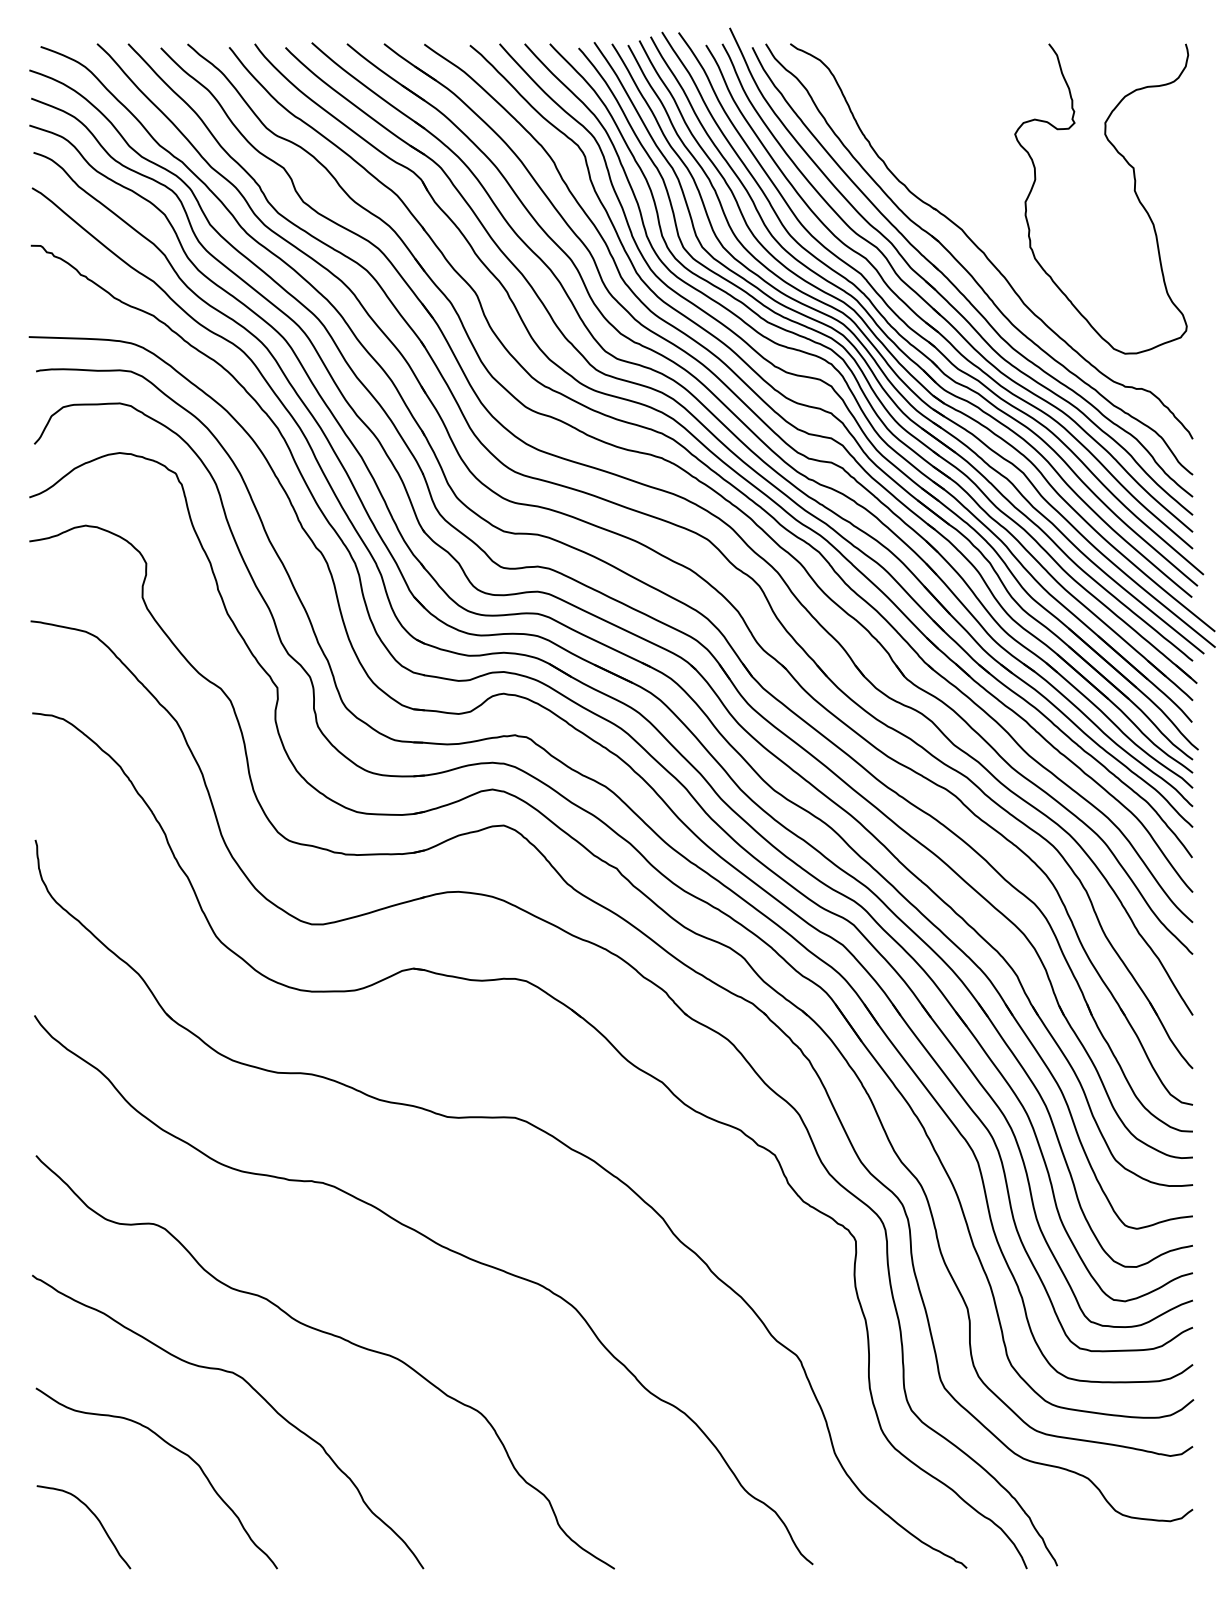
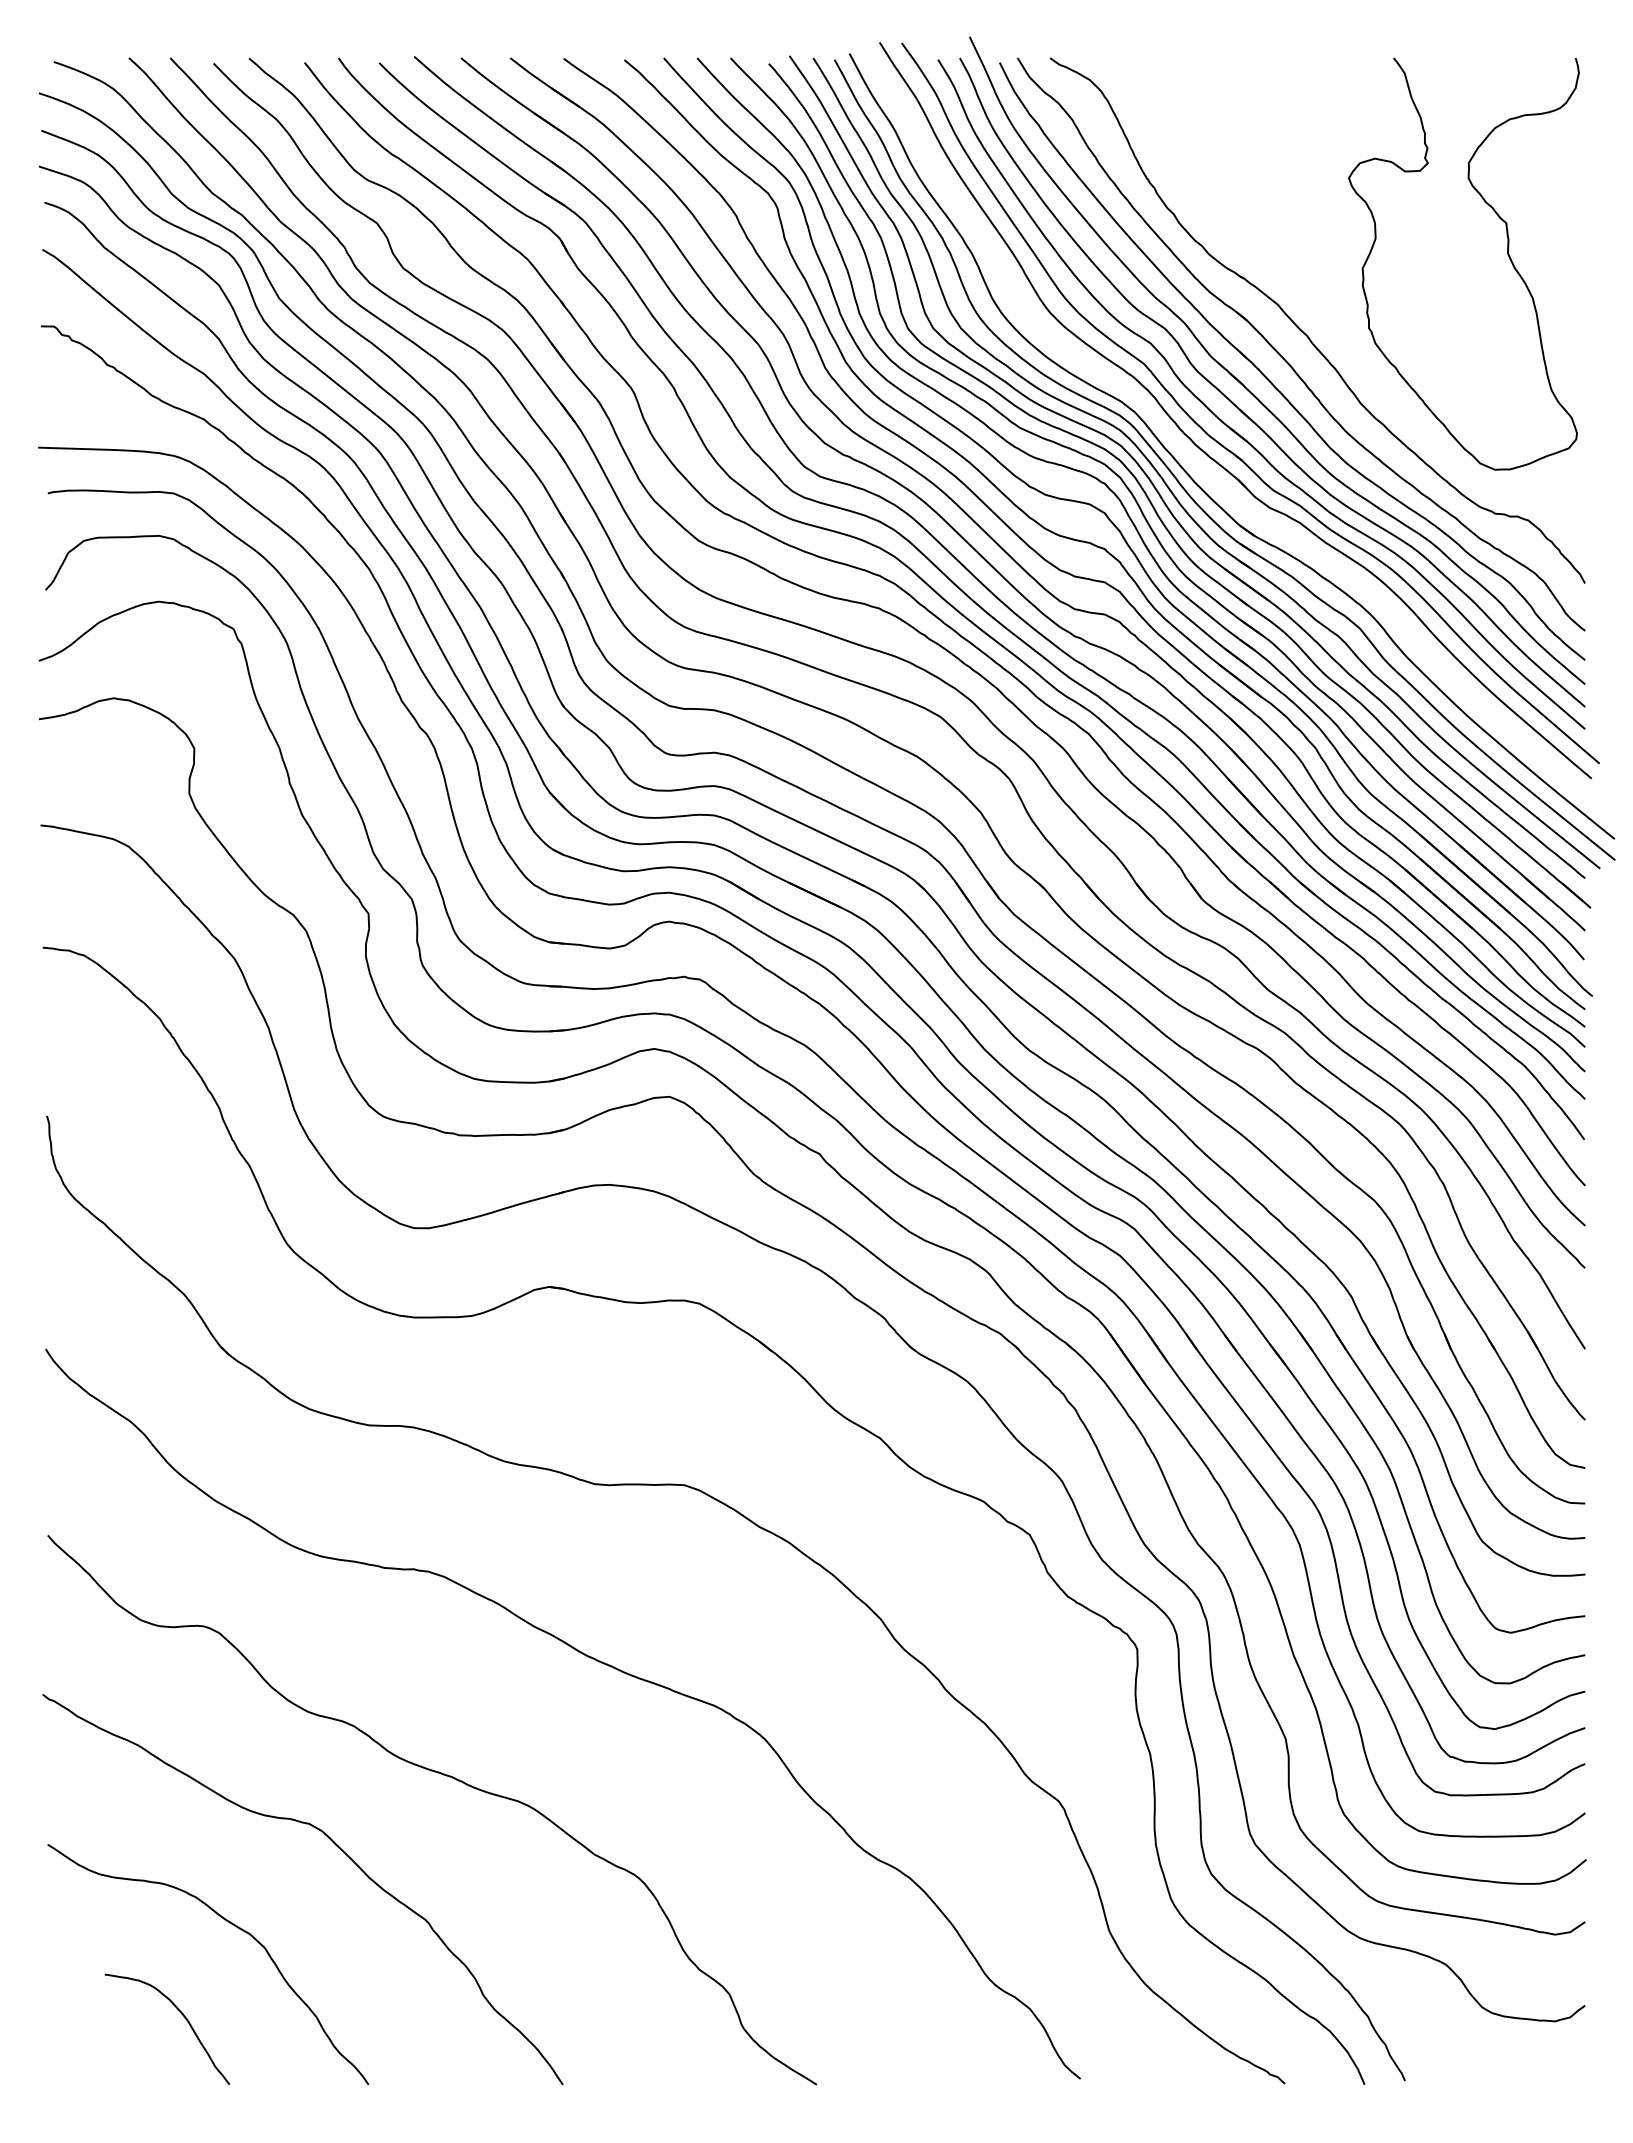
part: (895, 342) -> (1189, 455), removed
curve: (96, 1519) -> (184, 2018), moved

